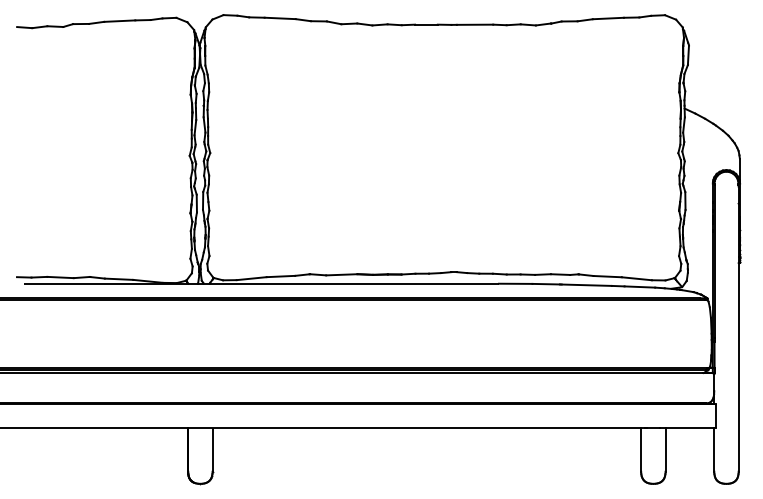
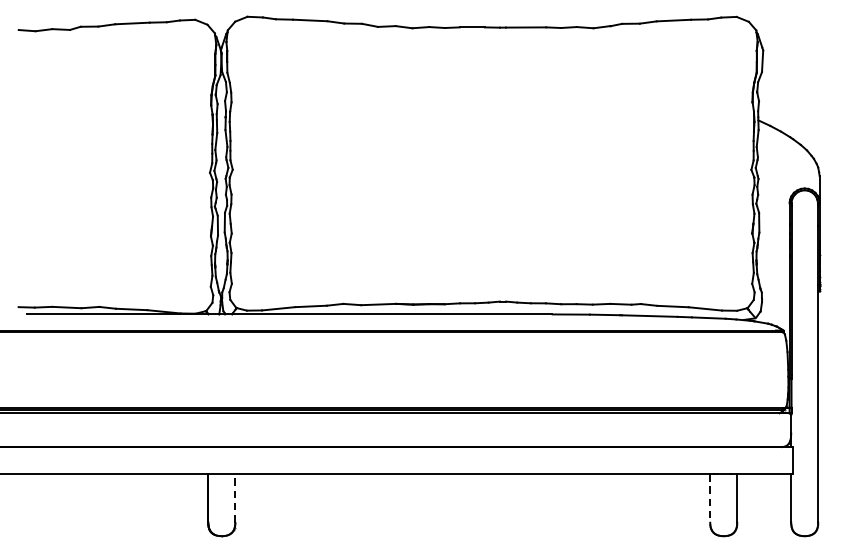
line: (212, 449) -> (235, 498), solid -> dashed
line: (641, 449) -> (710, 498), solid -> dashed

